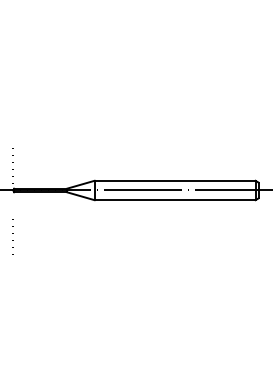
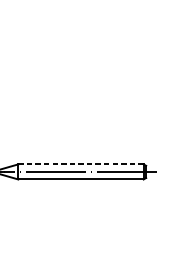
line: (175, 180) -> (81, 164), solid -> dashed

